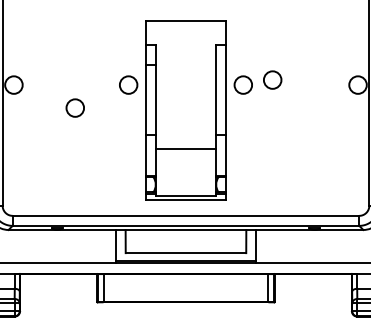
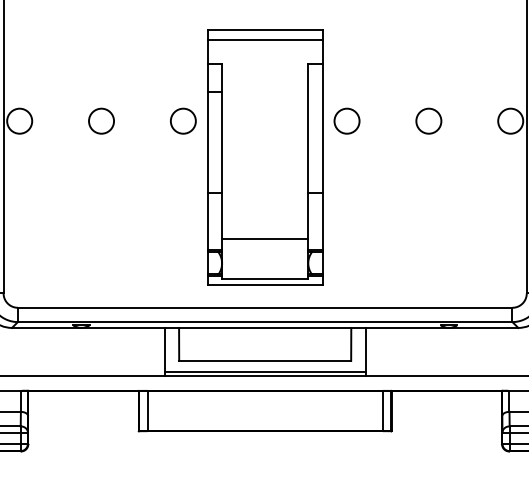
line: (185, 27) -> (264, 39), added
circle: (272, 79) -> (428, 120), moved
circle: (74, 107) -> (100, 120), moved
line: (185, 149) -> (264, 238), moved

